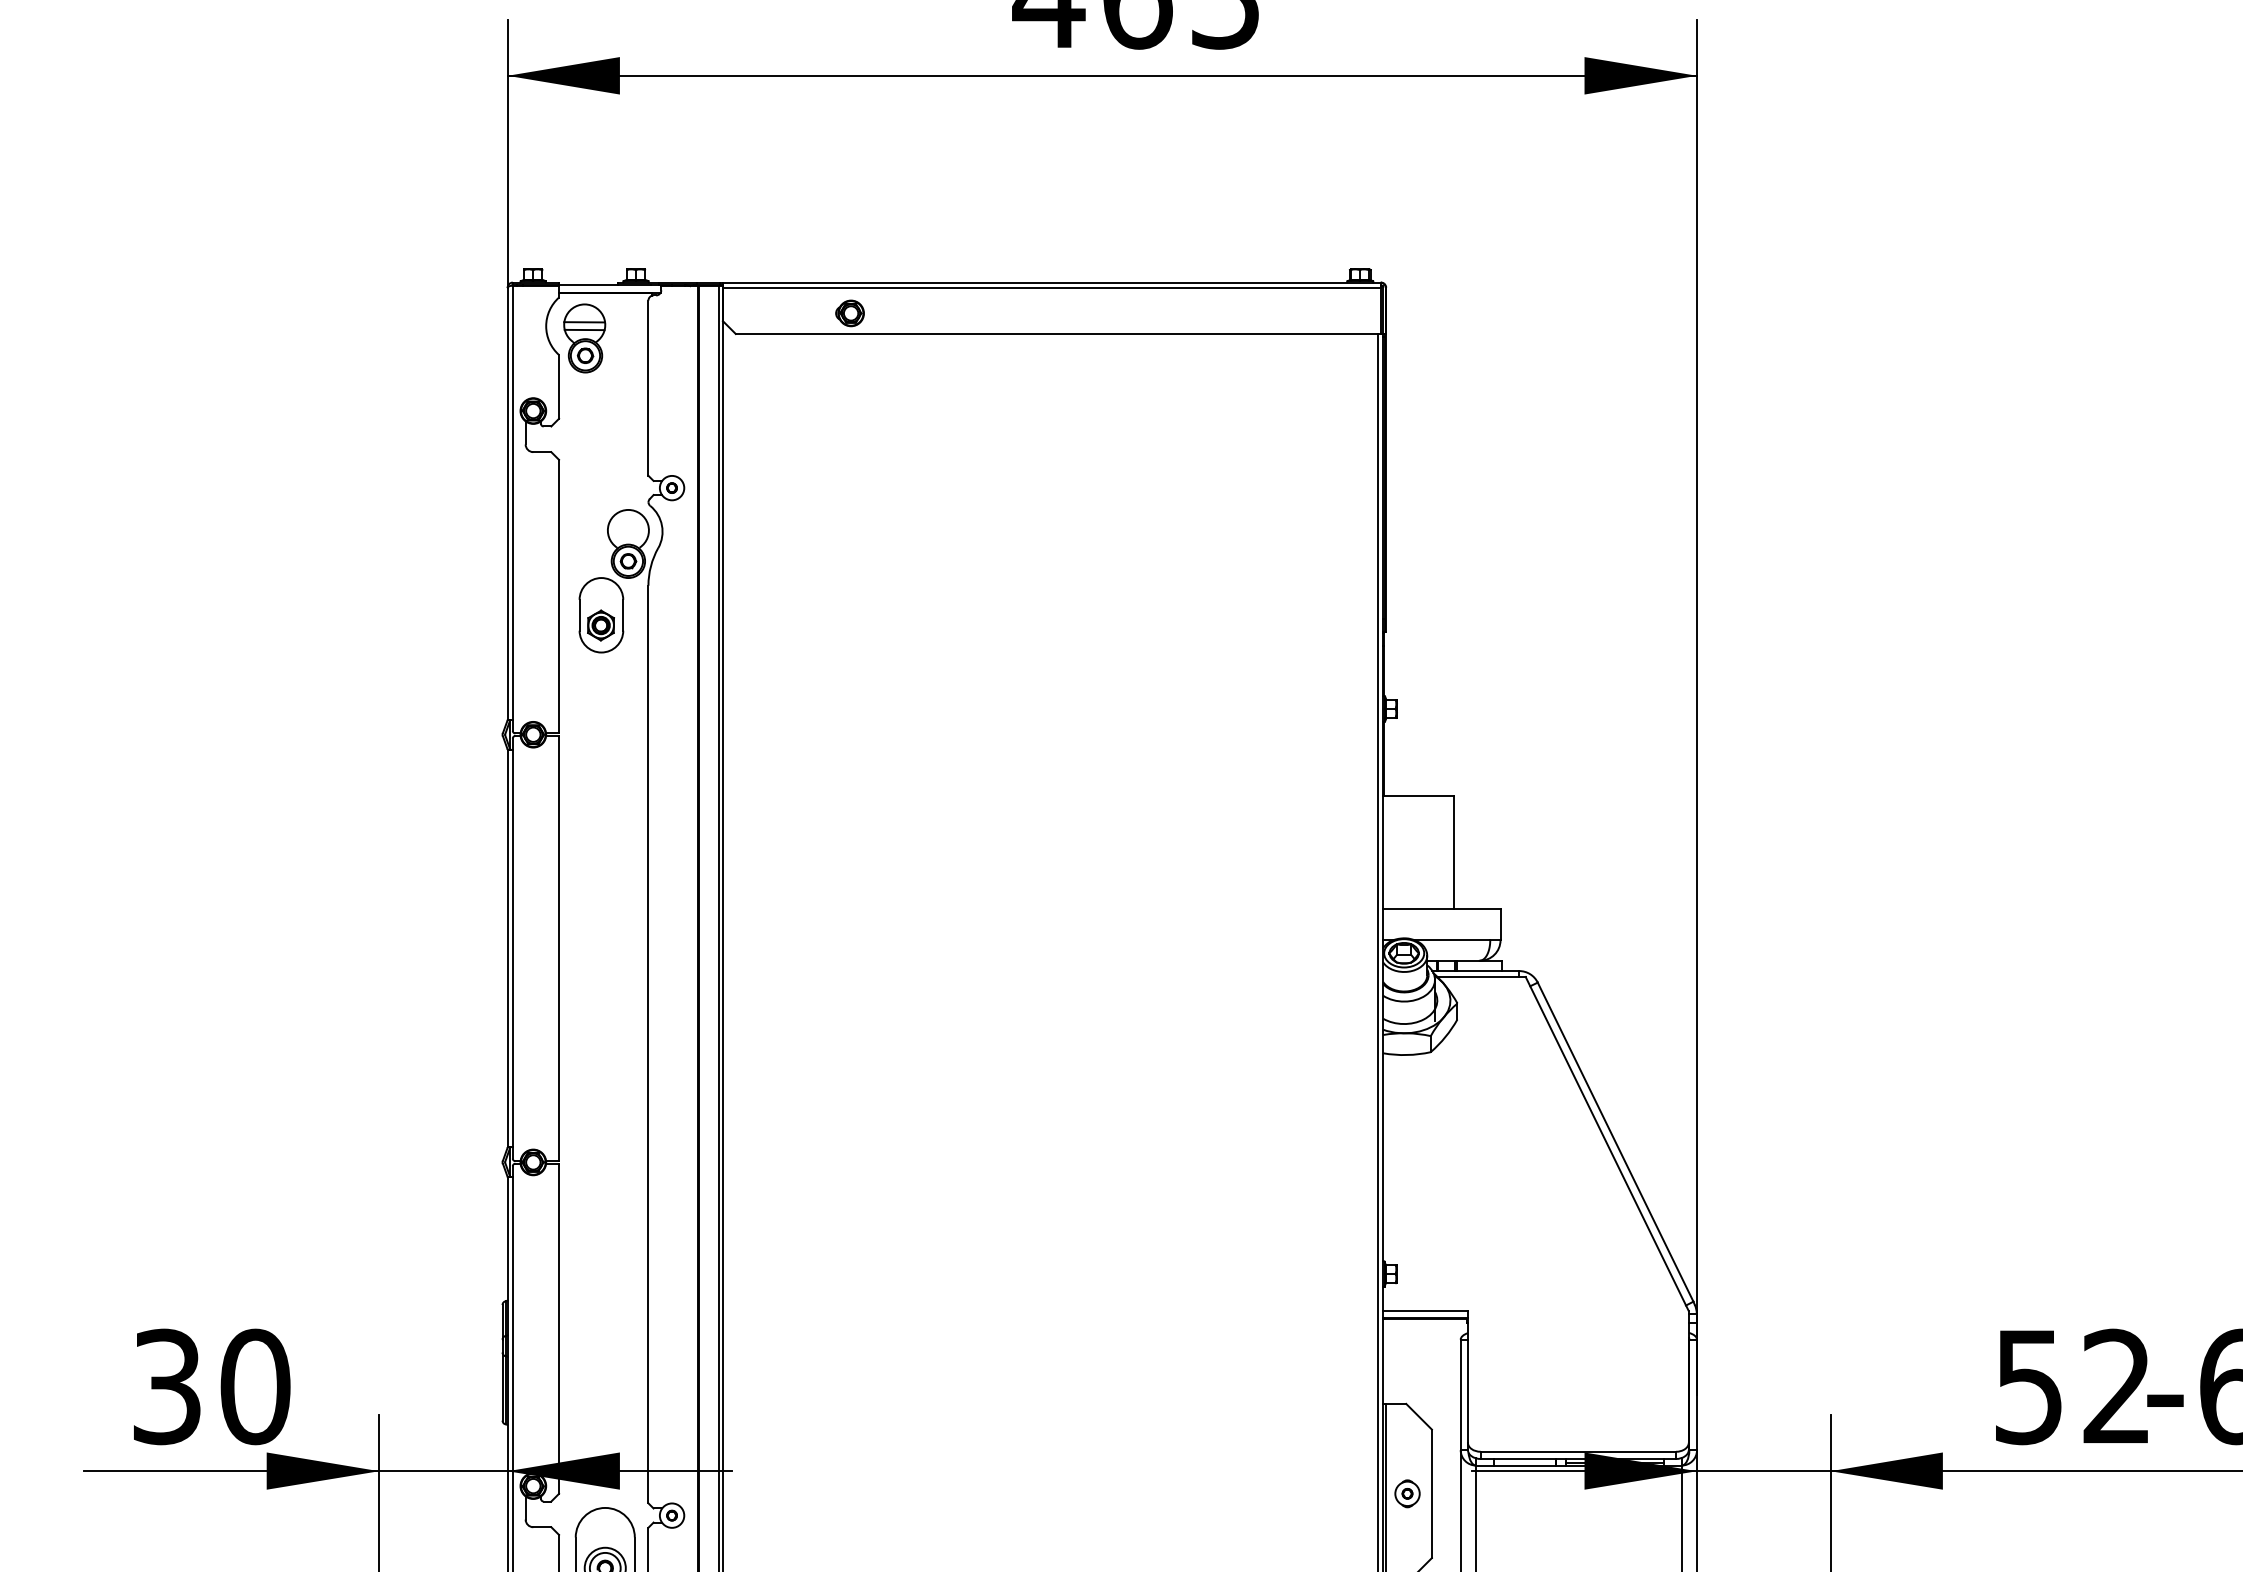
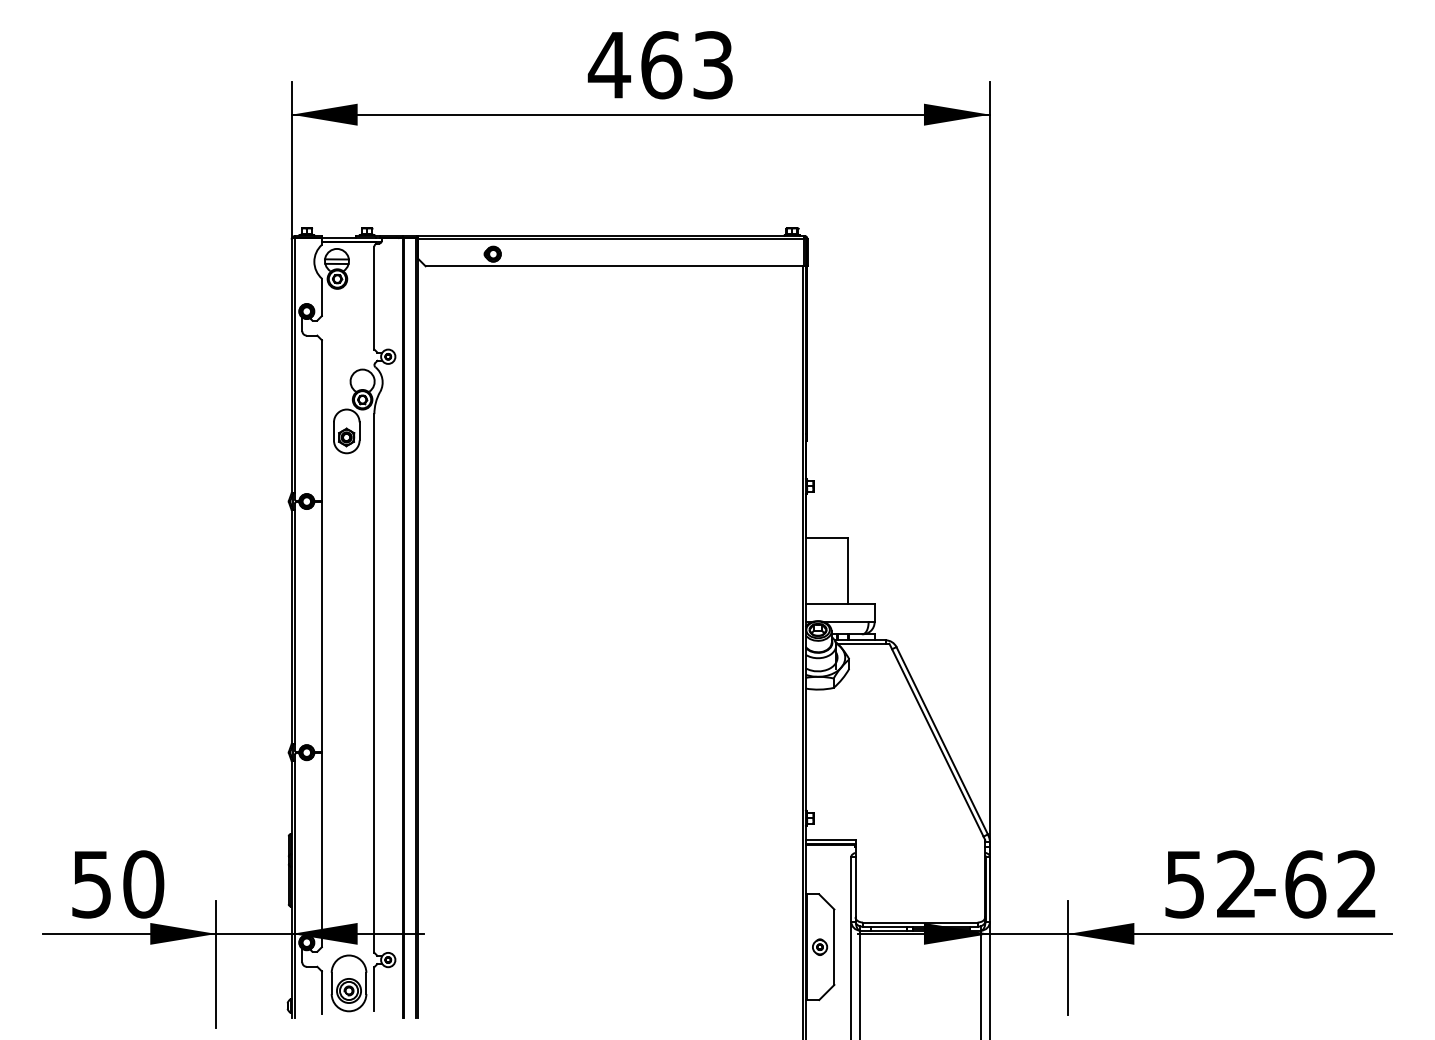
text: (166, 1386) -> (91, 884), 30 -> 50

